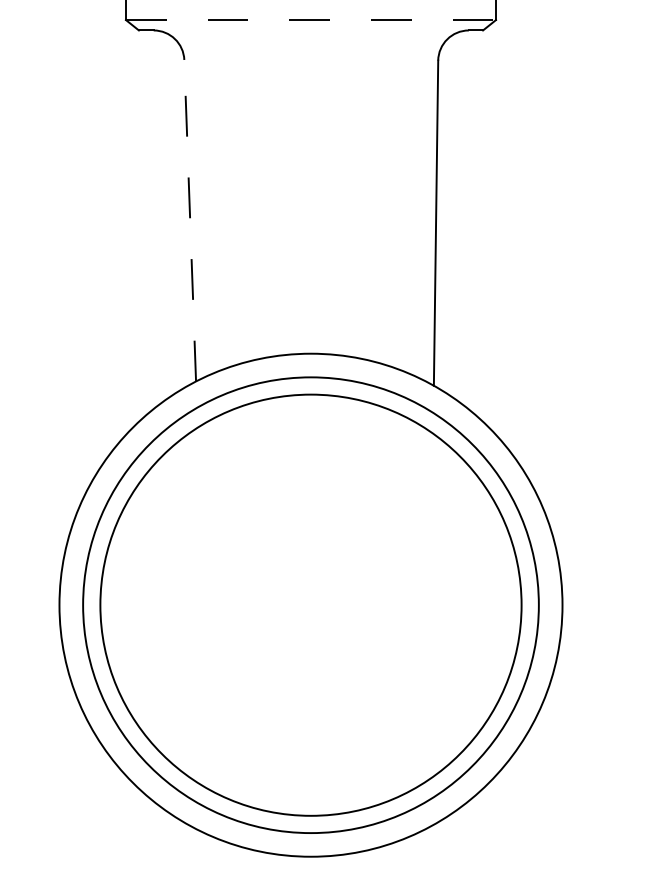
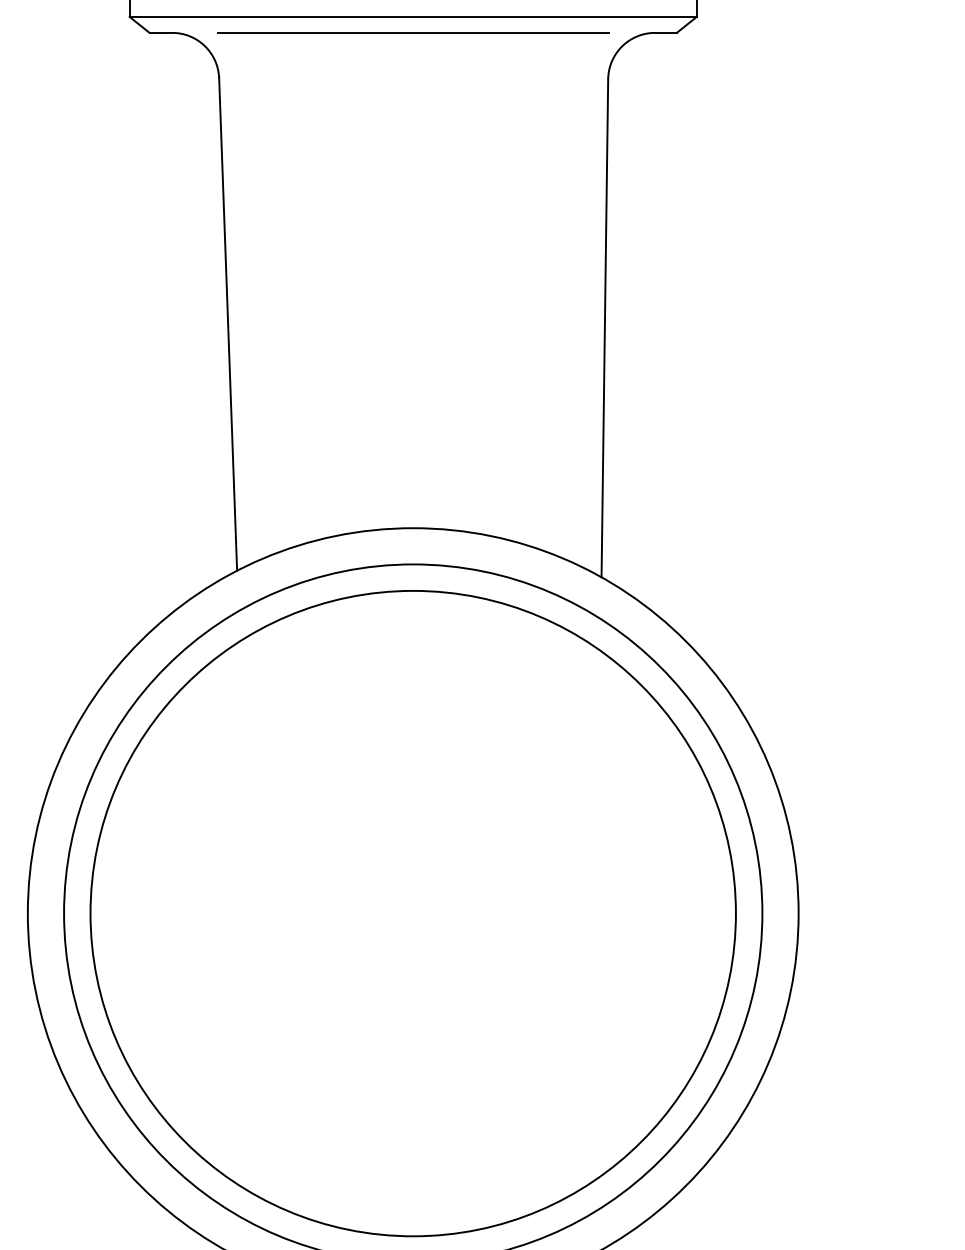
line: (311, 20) -> (414, 17), dashed -> solid
line: (310, 29) -> (412, 31), added
line: (190, 220) -> (228, 324), dashed -> solid

